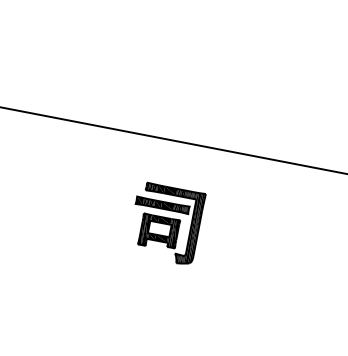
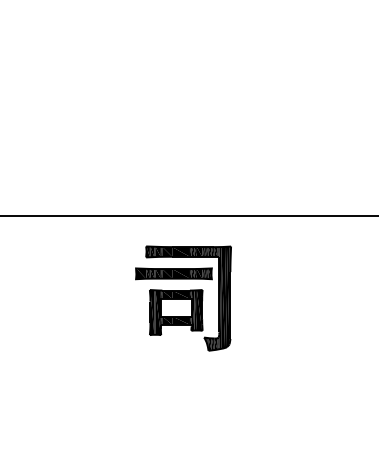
part: (166, 223) -> (183, 298), size x1.43

